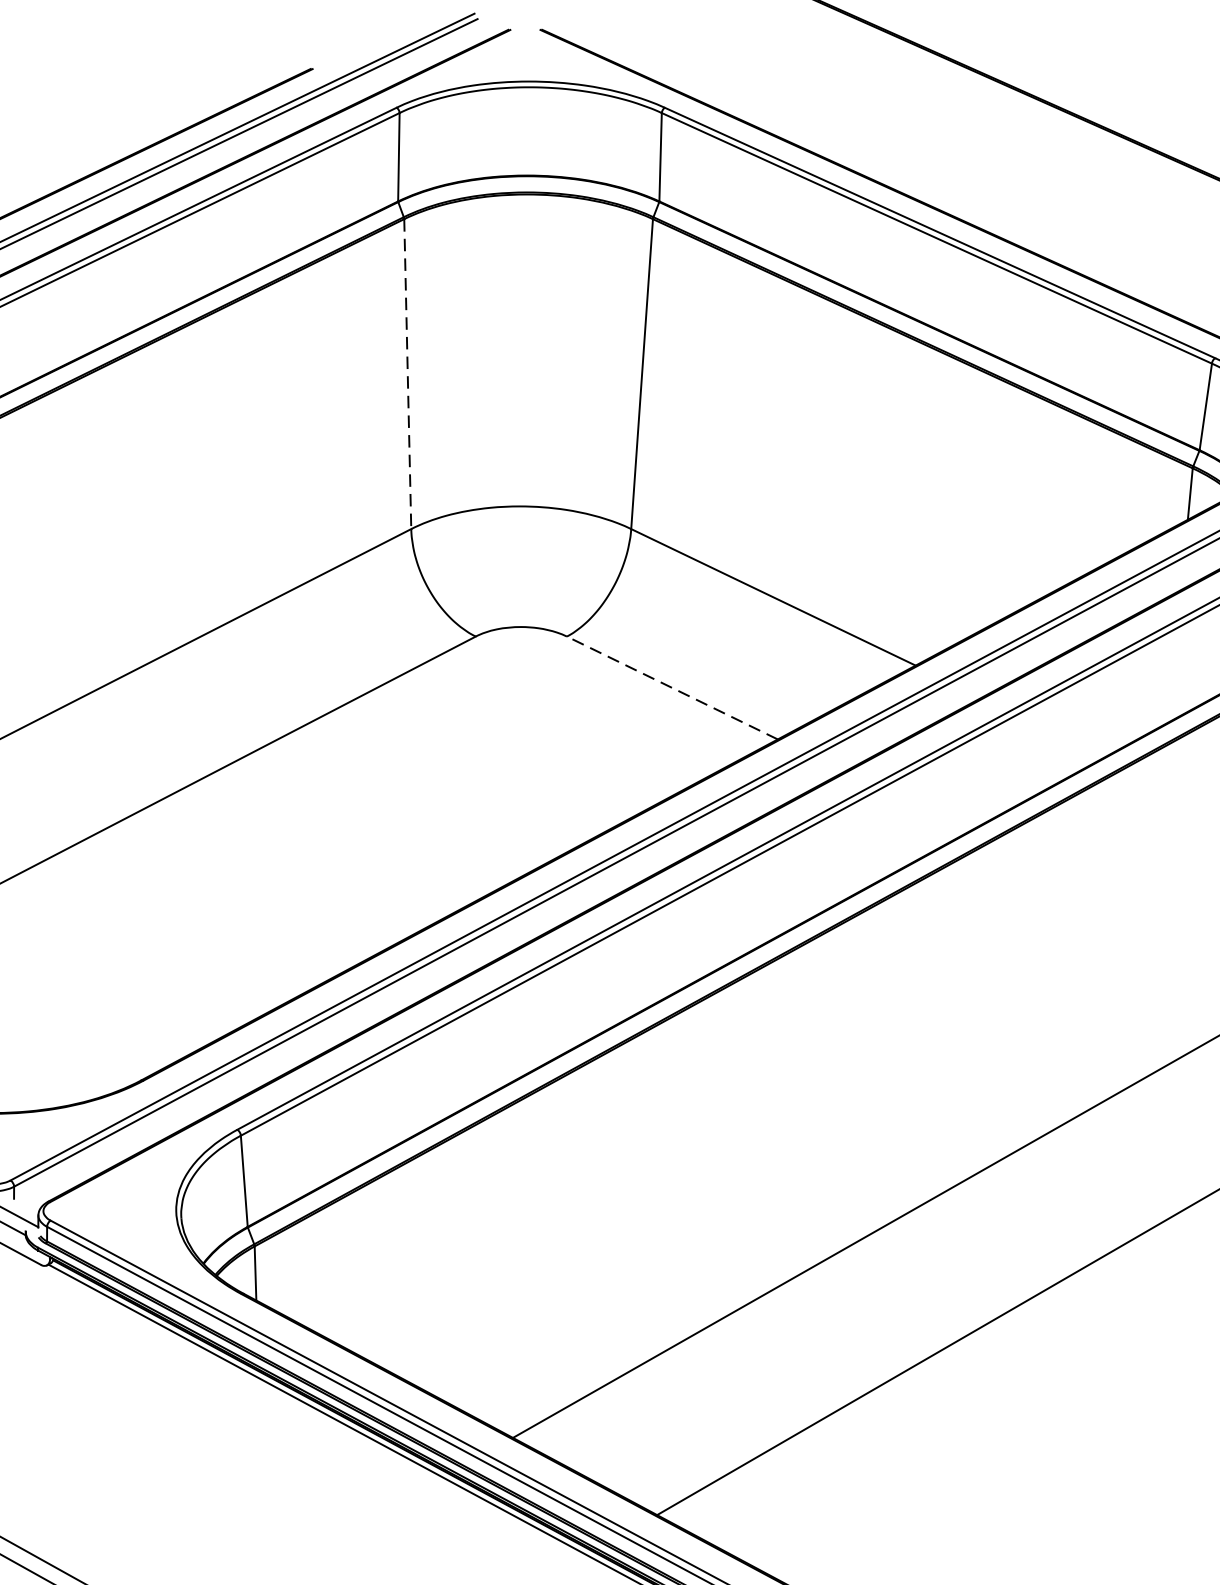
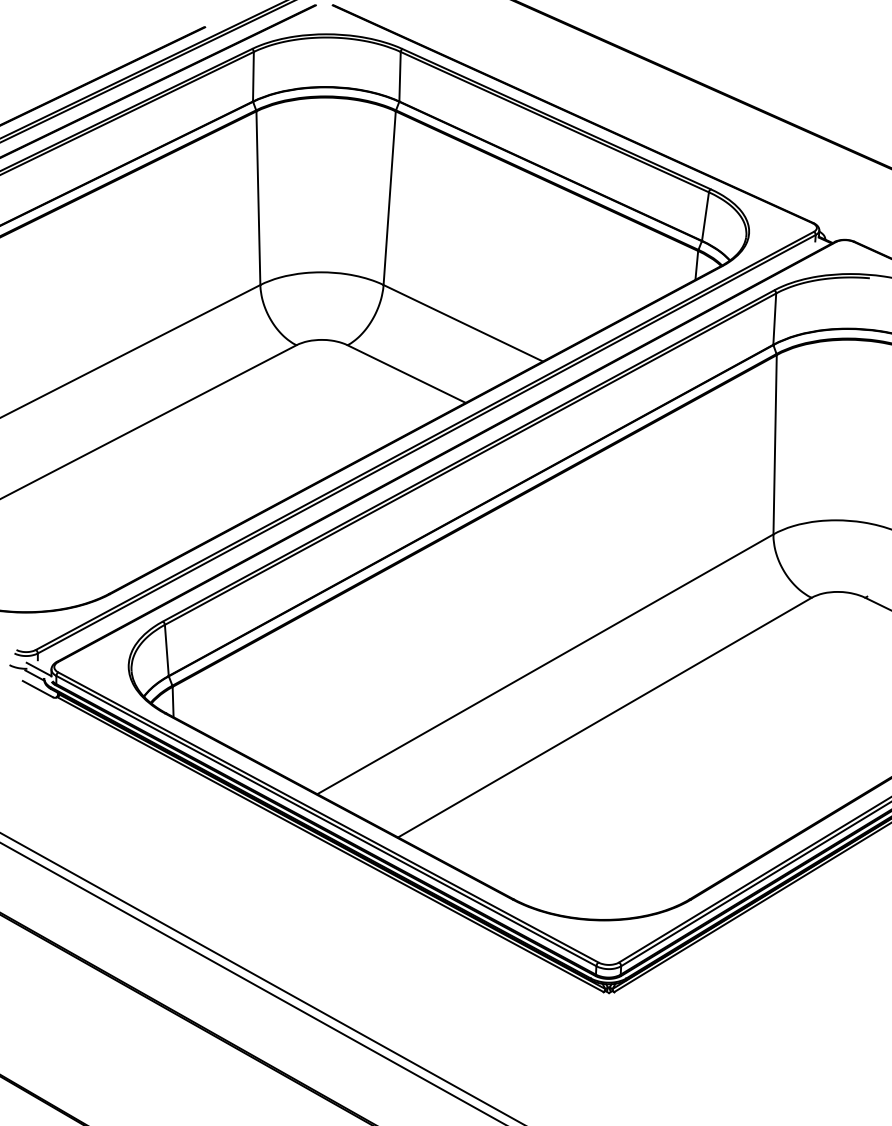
line: (407, 374) -> (258, 198), dashed -> solid
line: (672, 688) -> (406, 374), dashed -> solid

